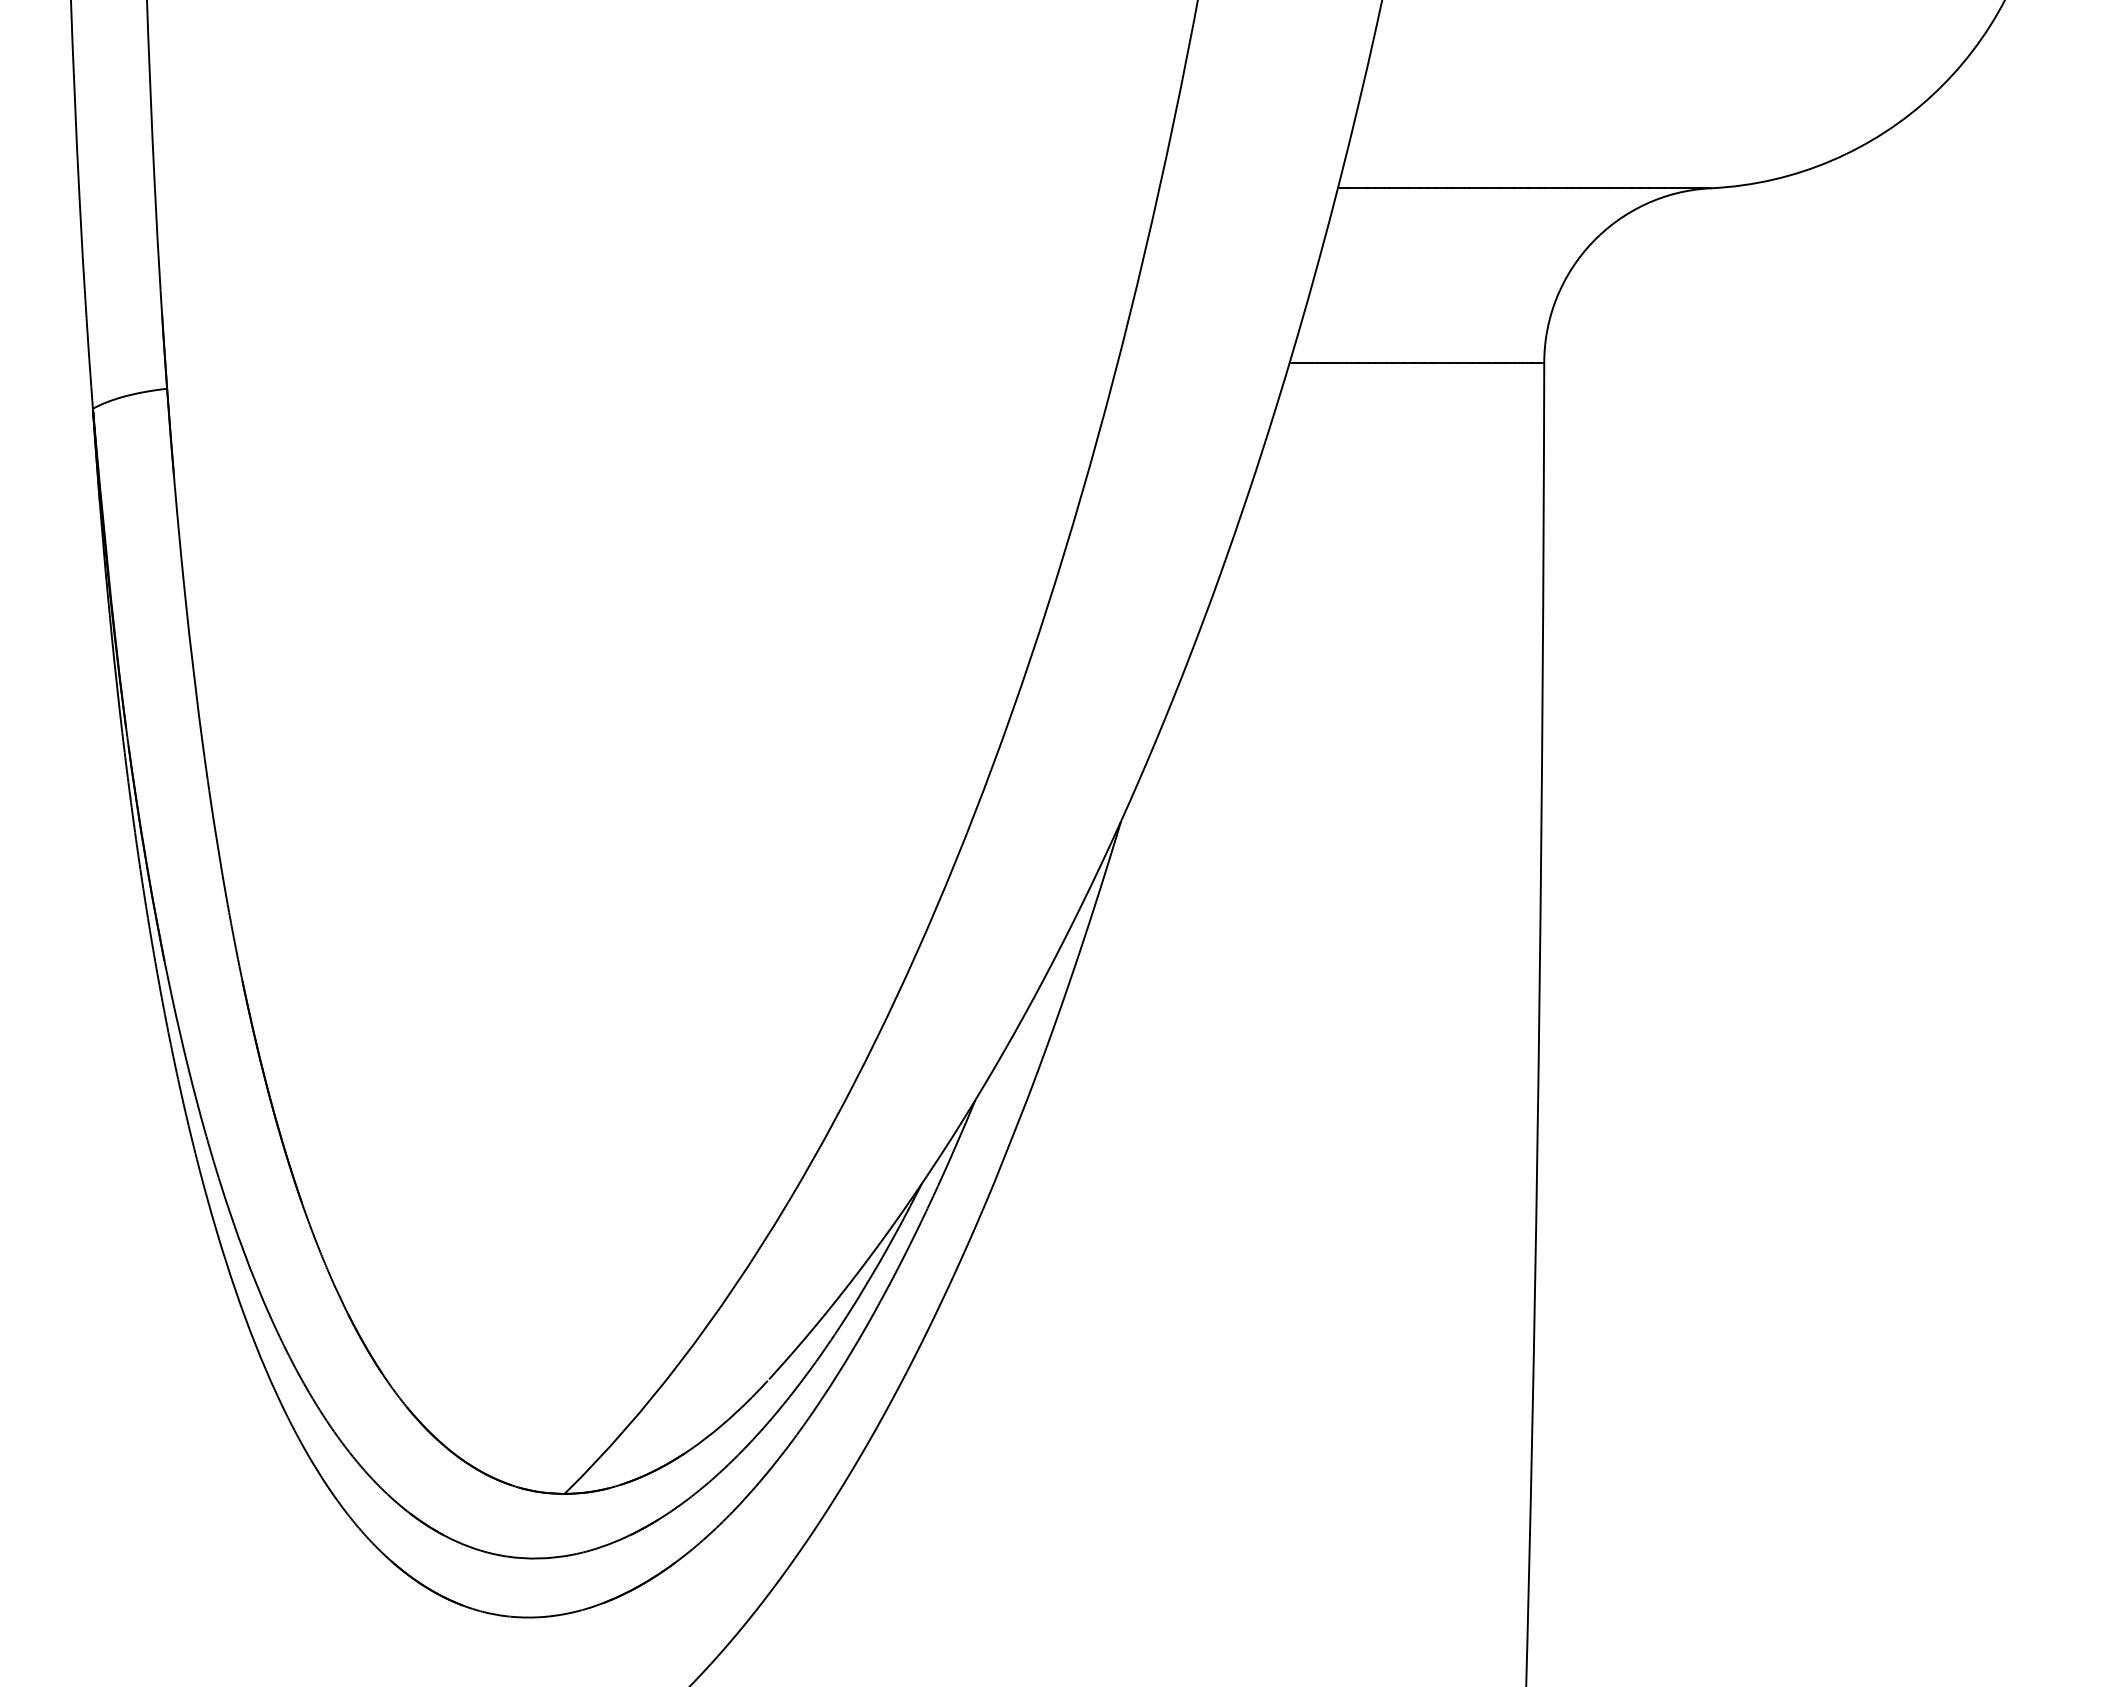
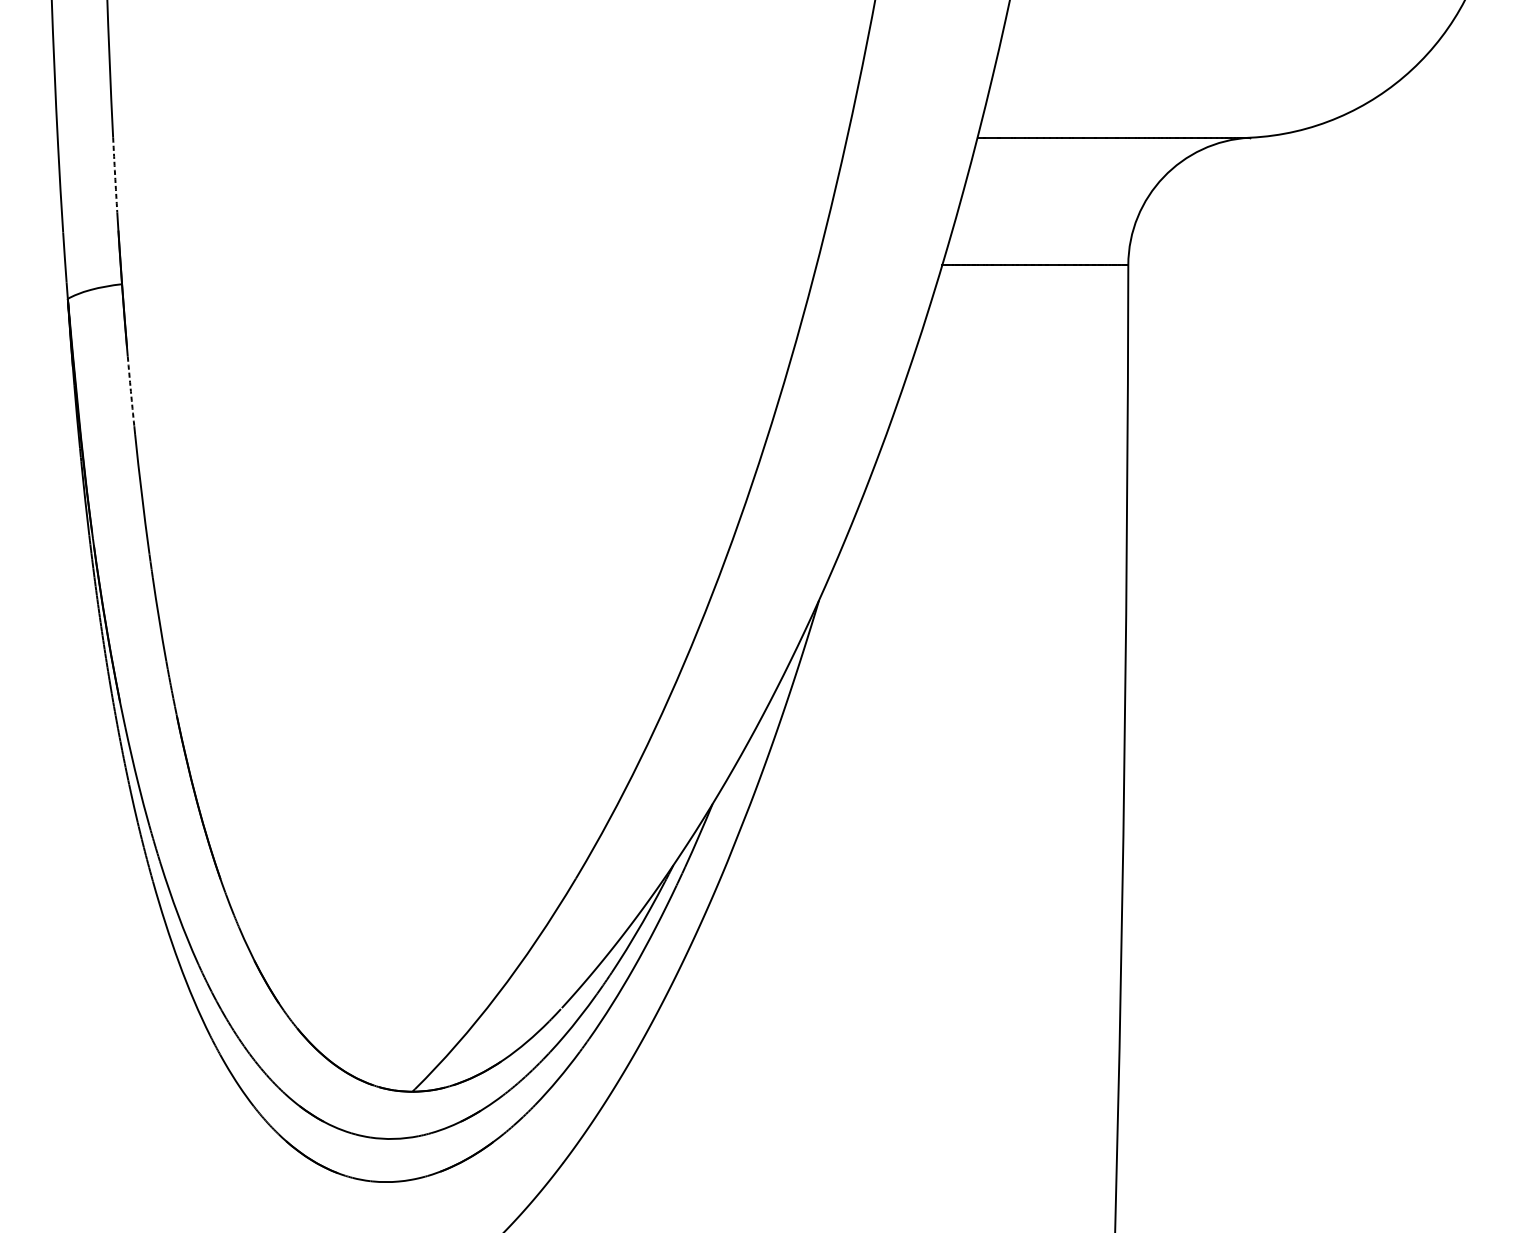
arc: (157, 239) -> (115, 175), solid -> dashed
arc: (179, 535) -> (131, 391), solid -> dashed

